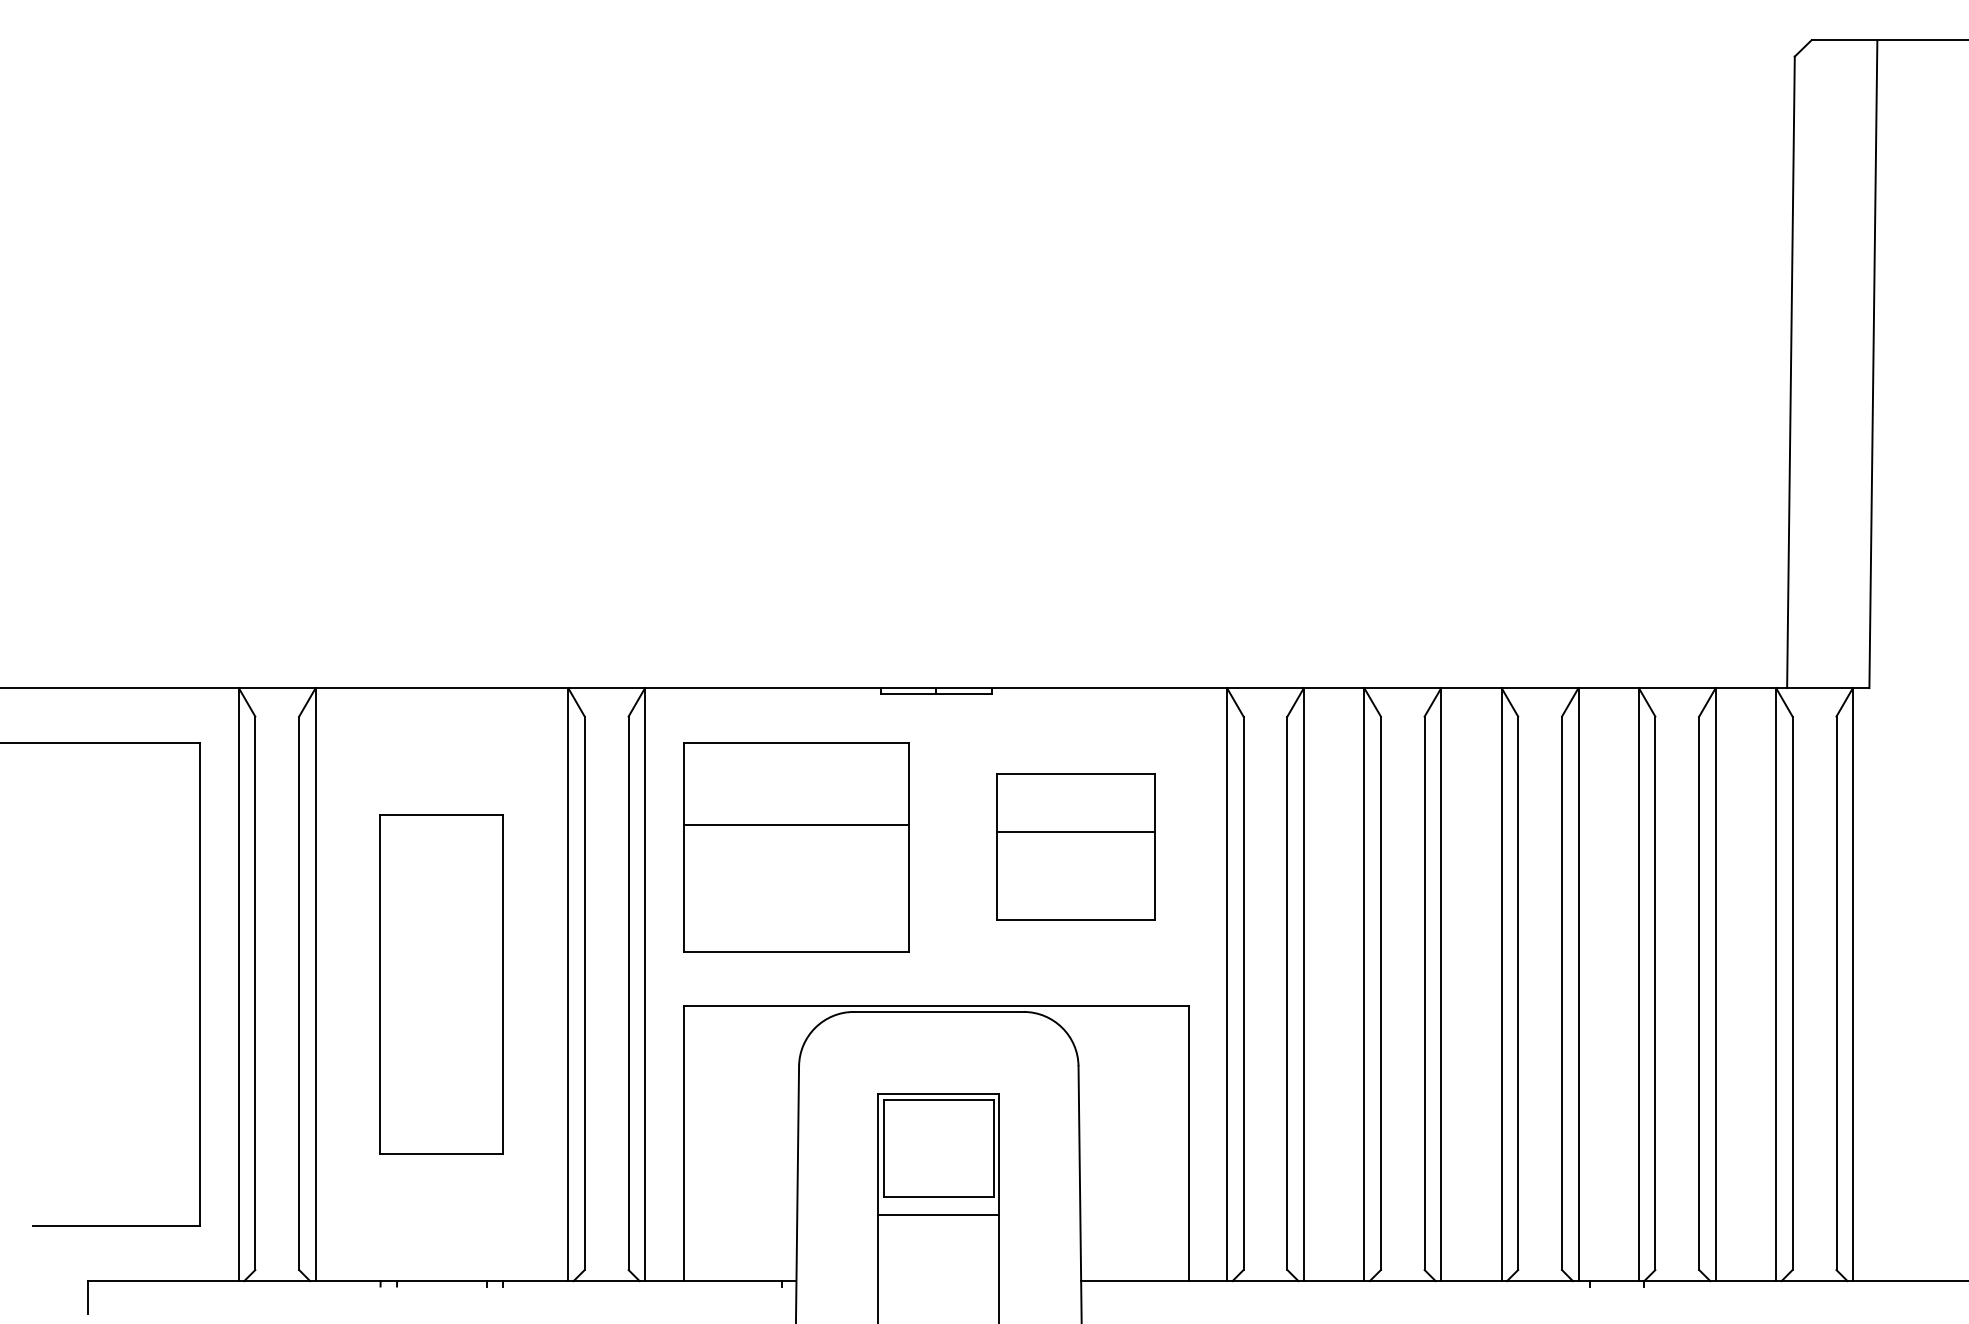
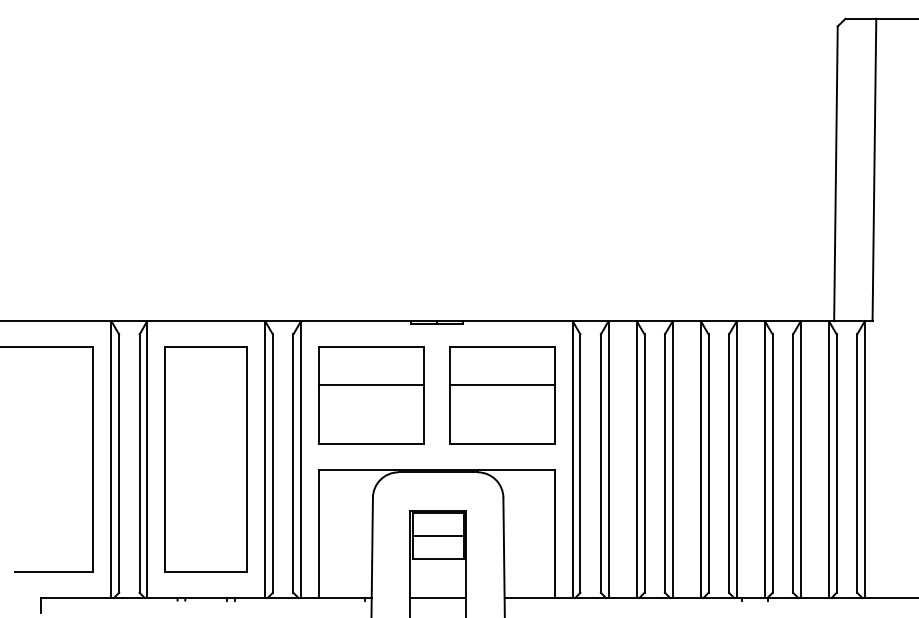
part: (1076, 847) -> (502, 395), size x1.43
part: (440, 984) -> (205, 459), size x1.43
line: (937, 1149) -> (437, 536), added
line: (937, 1213) -> (437, 597), moved

